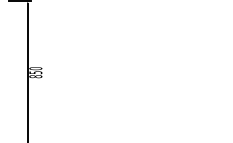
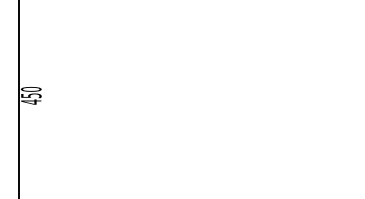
text: (35, 76) -> (30, 101), 850 -> 450

